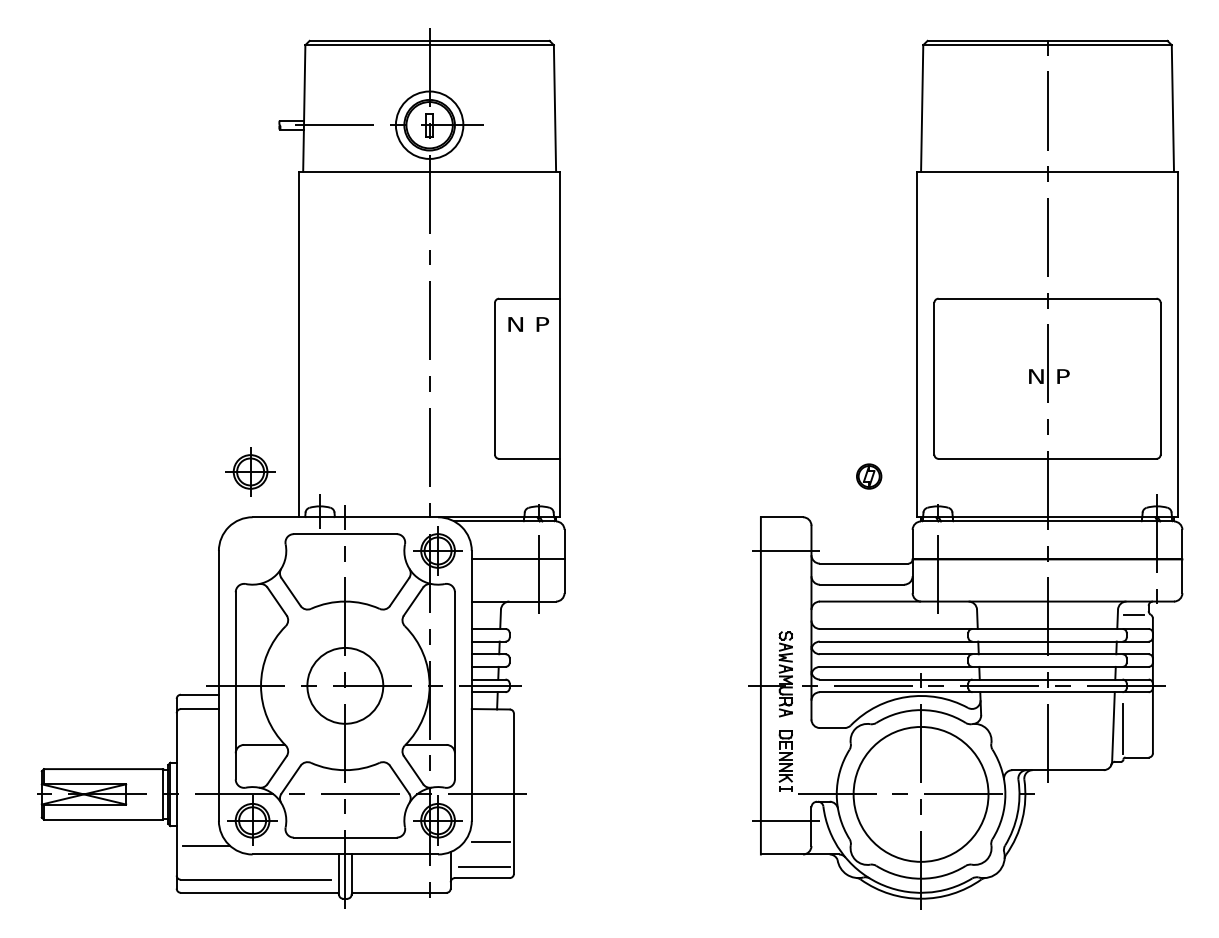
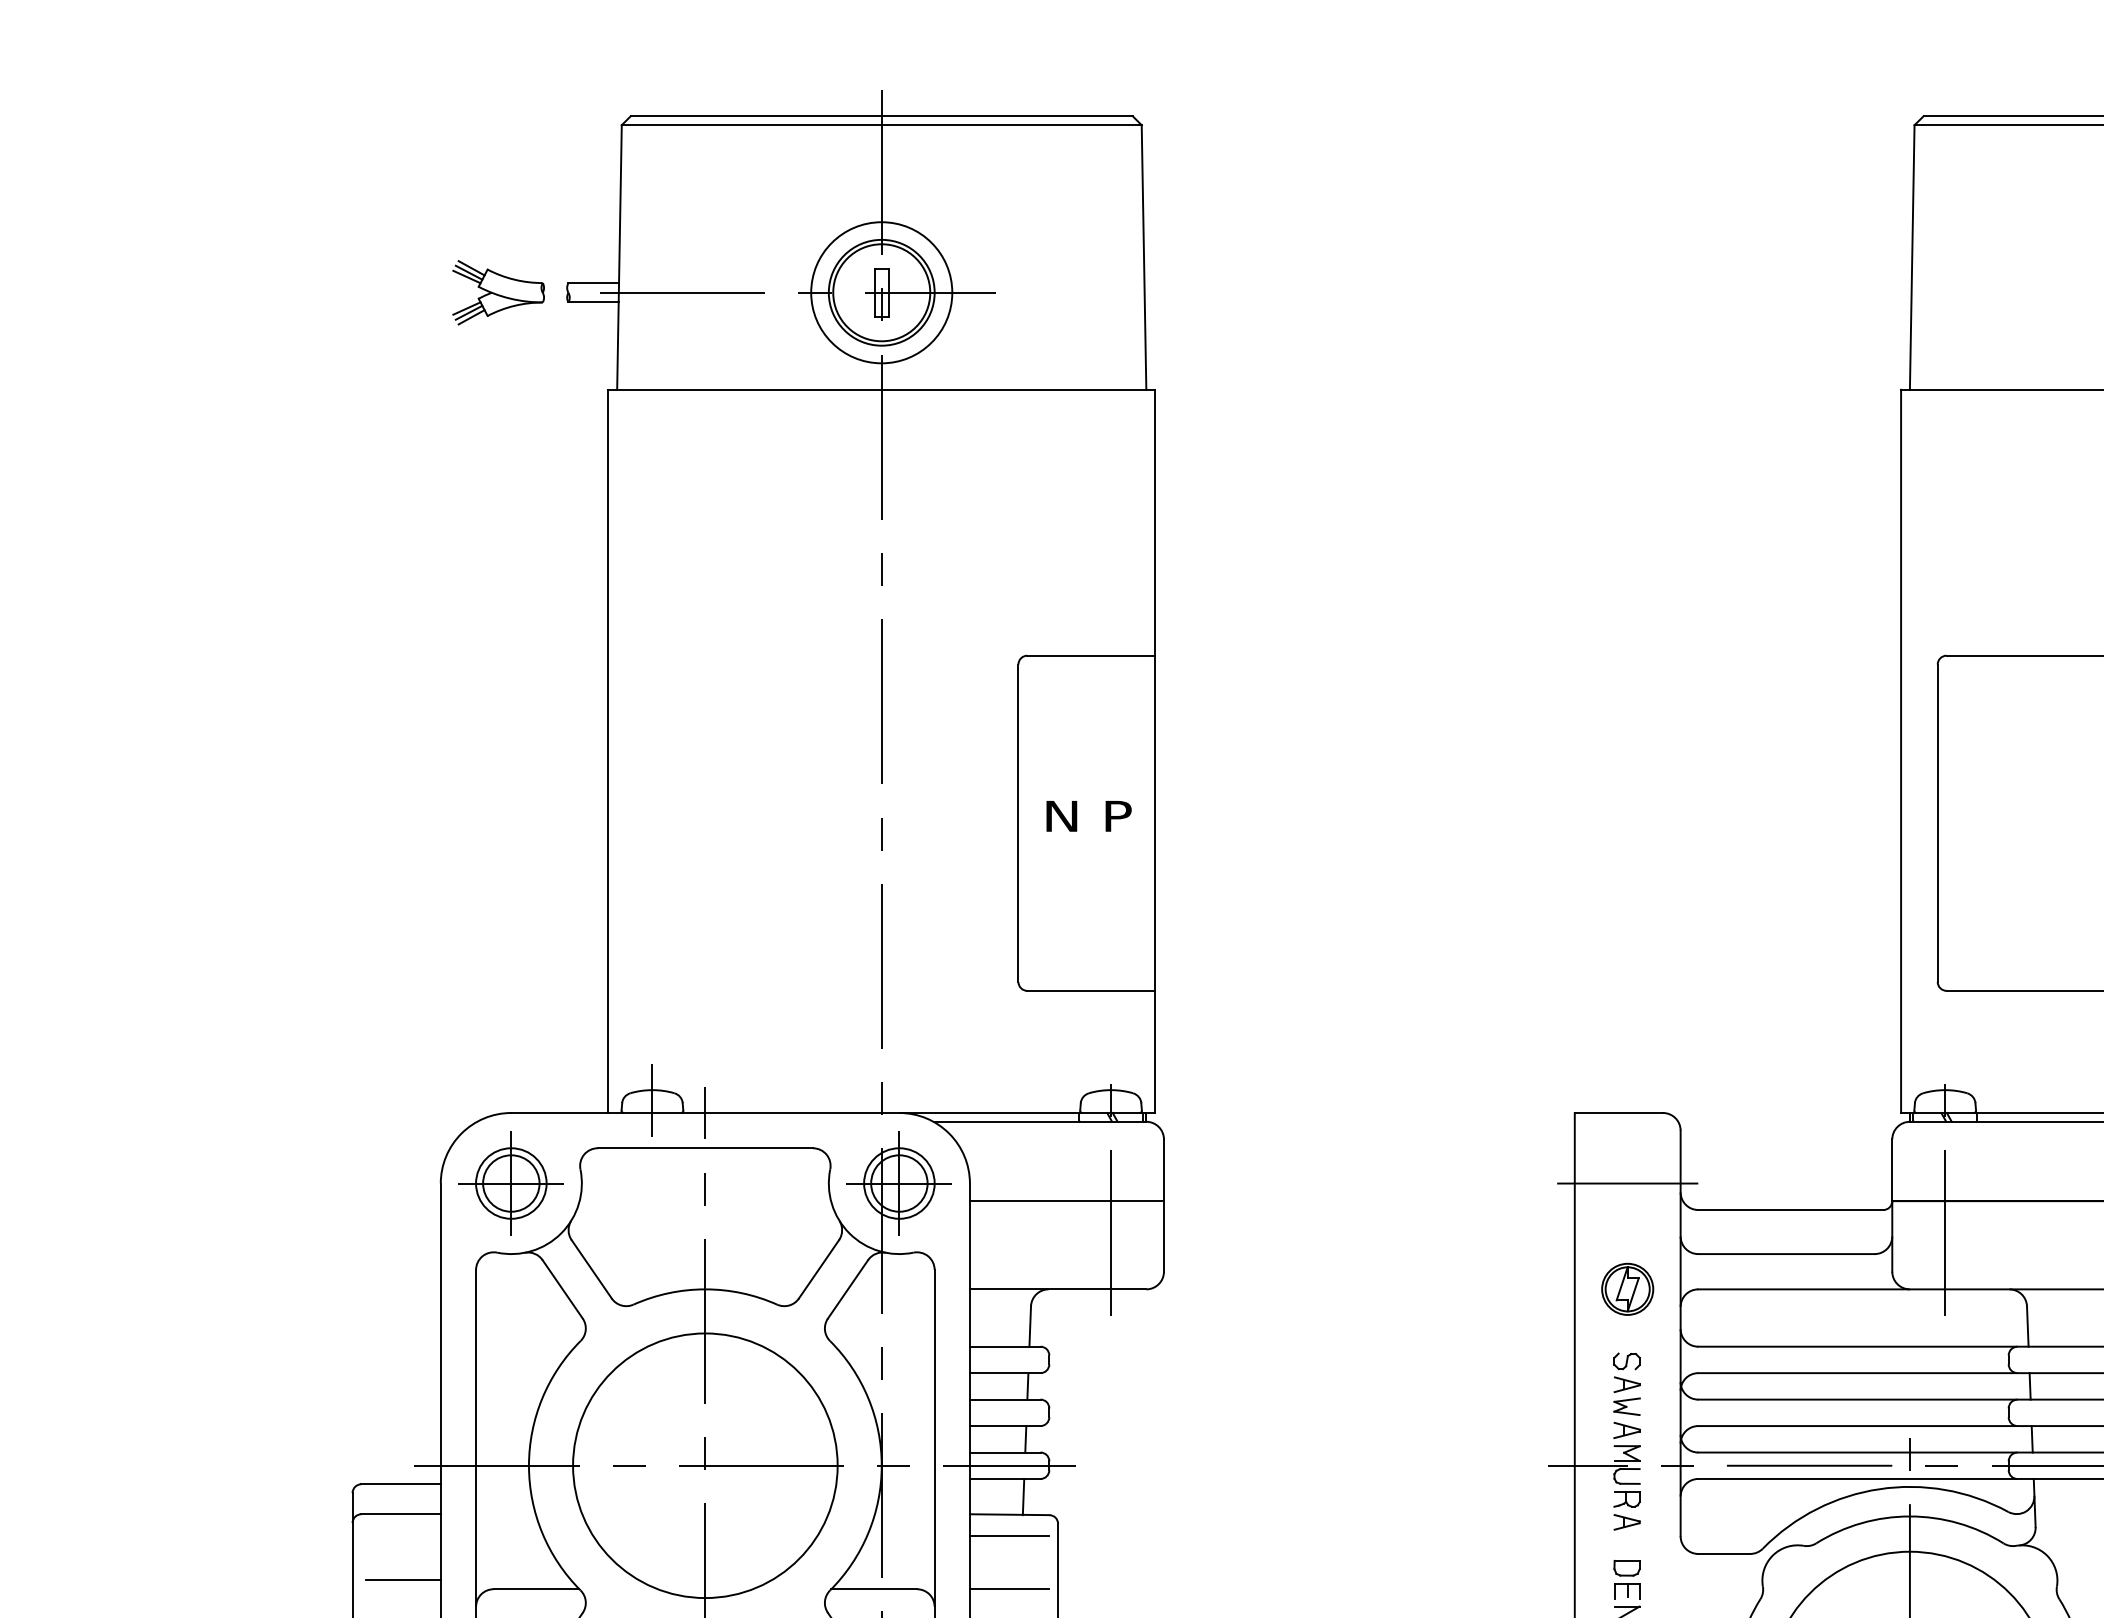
part: (245, 125) -> (496, 293), added
text: (528, 324) -> (1088, 816), moved
part: (250, 471) -> (511, 1182), moved
part: (869, 476) -> (1628, 1289), moved
circle: (345, 685) -> (705, 1464), size x1.67
line: (490, 719) -> (1009, 1536), added
line: (200, 740) -> (402, 1580), added
line: (490, 744) -> (1009, 1588), added

